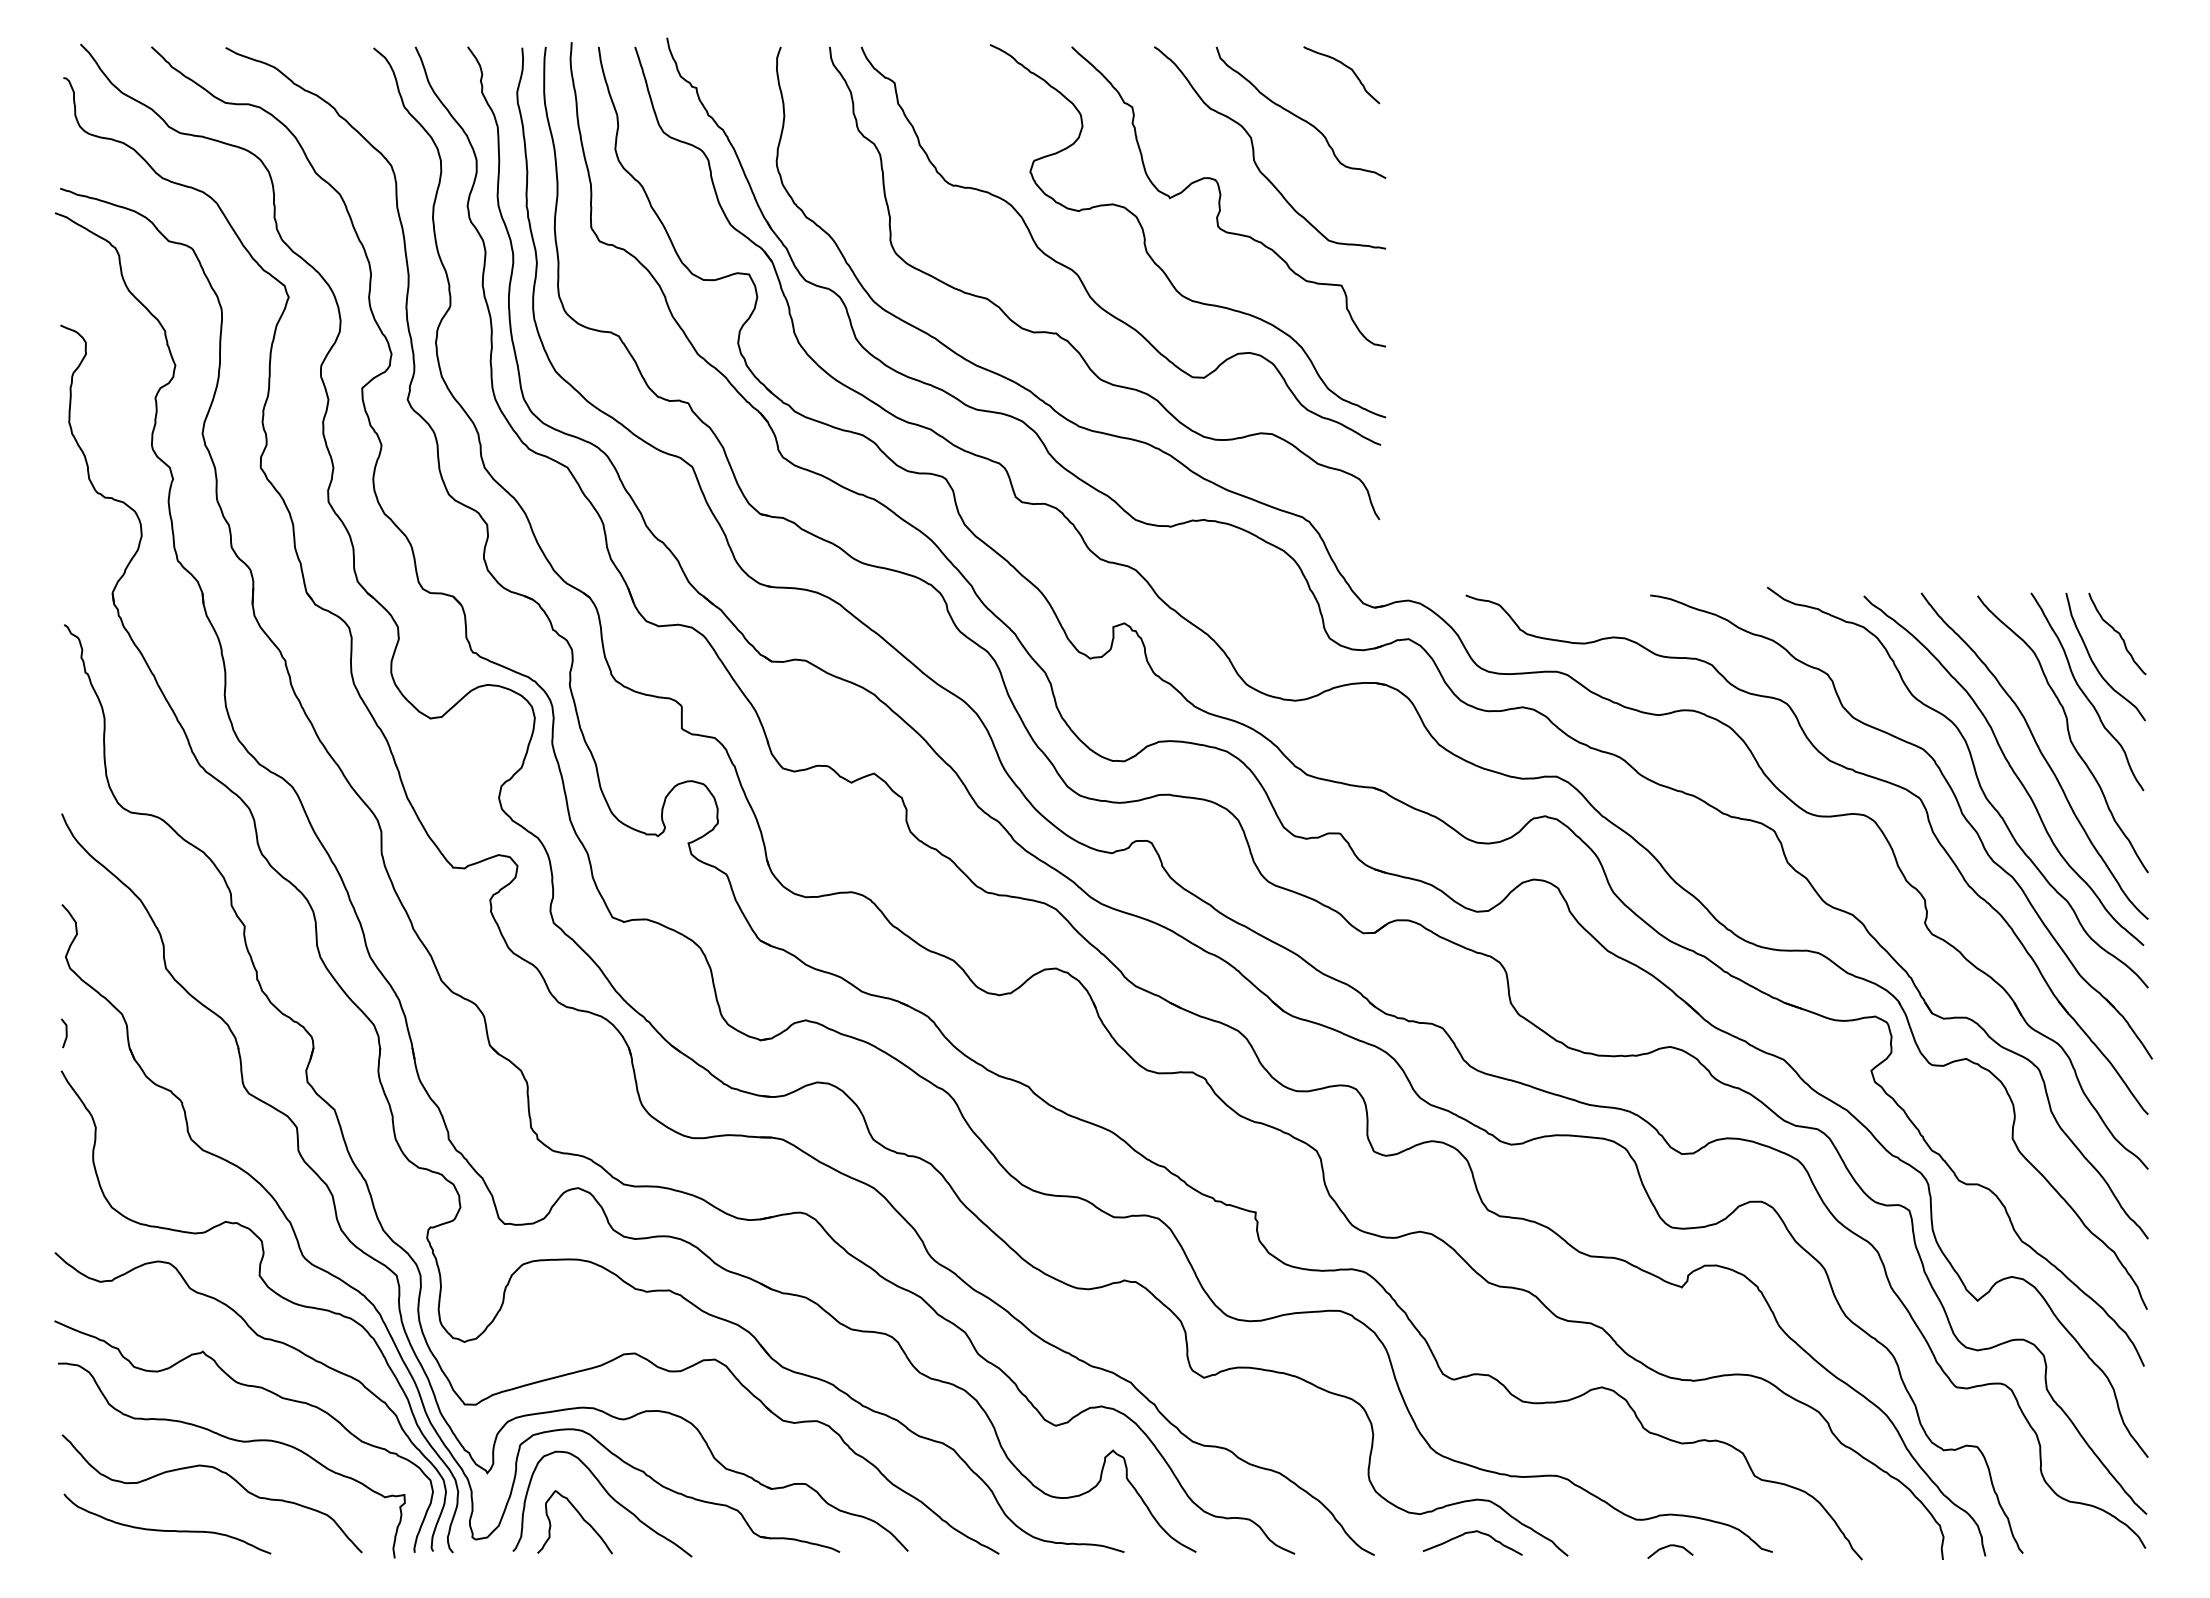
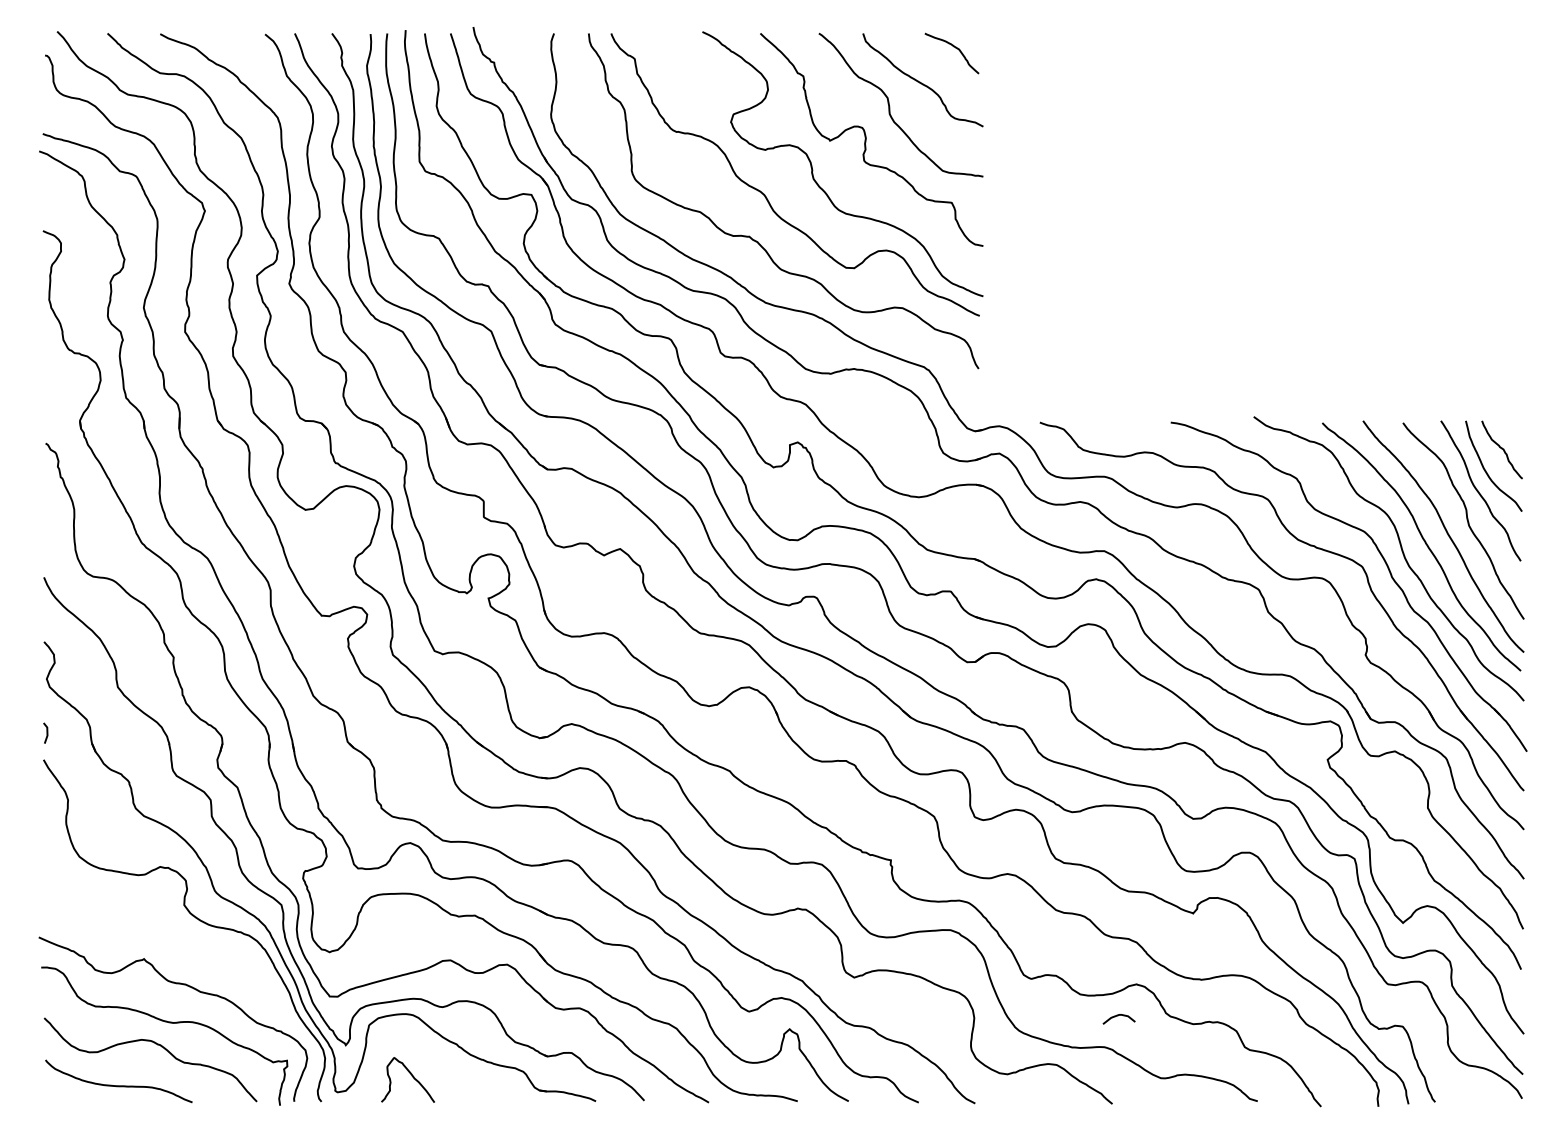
curve: (263, 1339) -> (187, 950), removed
curve: (609, 1496) -> (432, 1061), removed
curve: (1471, 1533) -> (1043, 1088), removed
curve: (1670, 1546) -> (1119, 1015), moved

